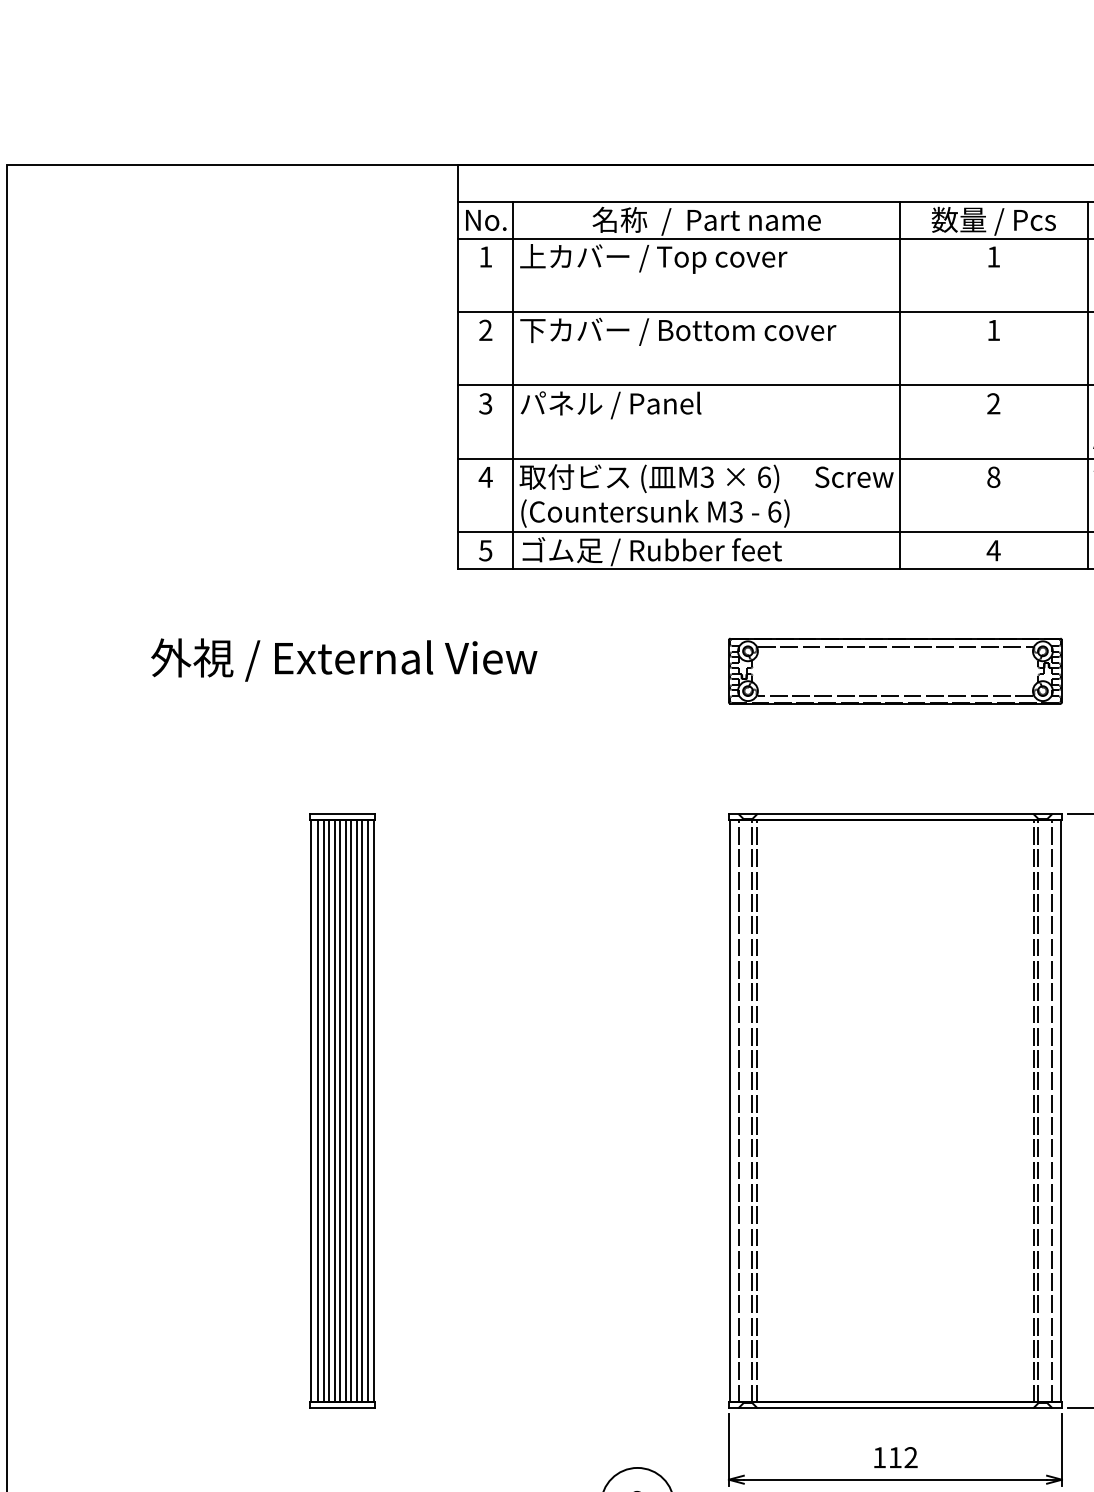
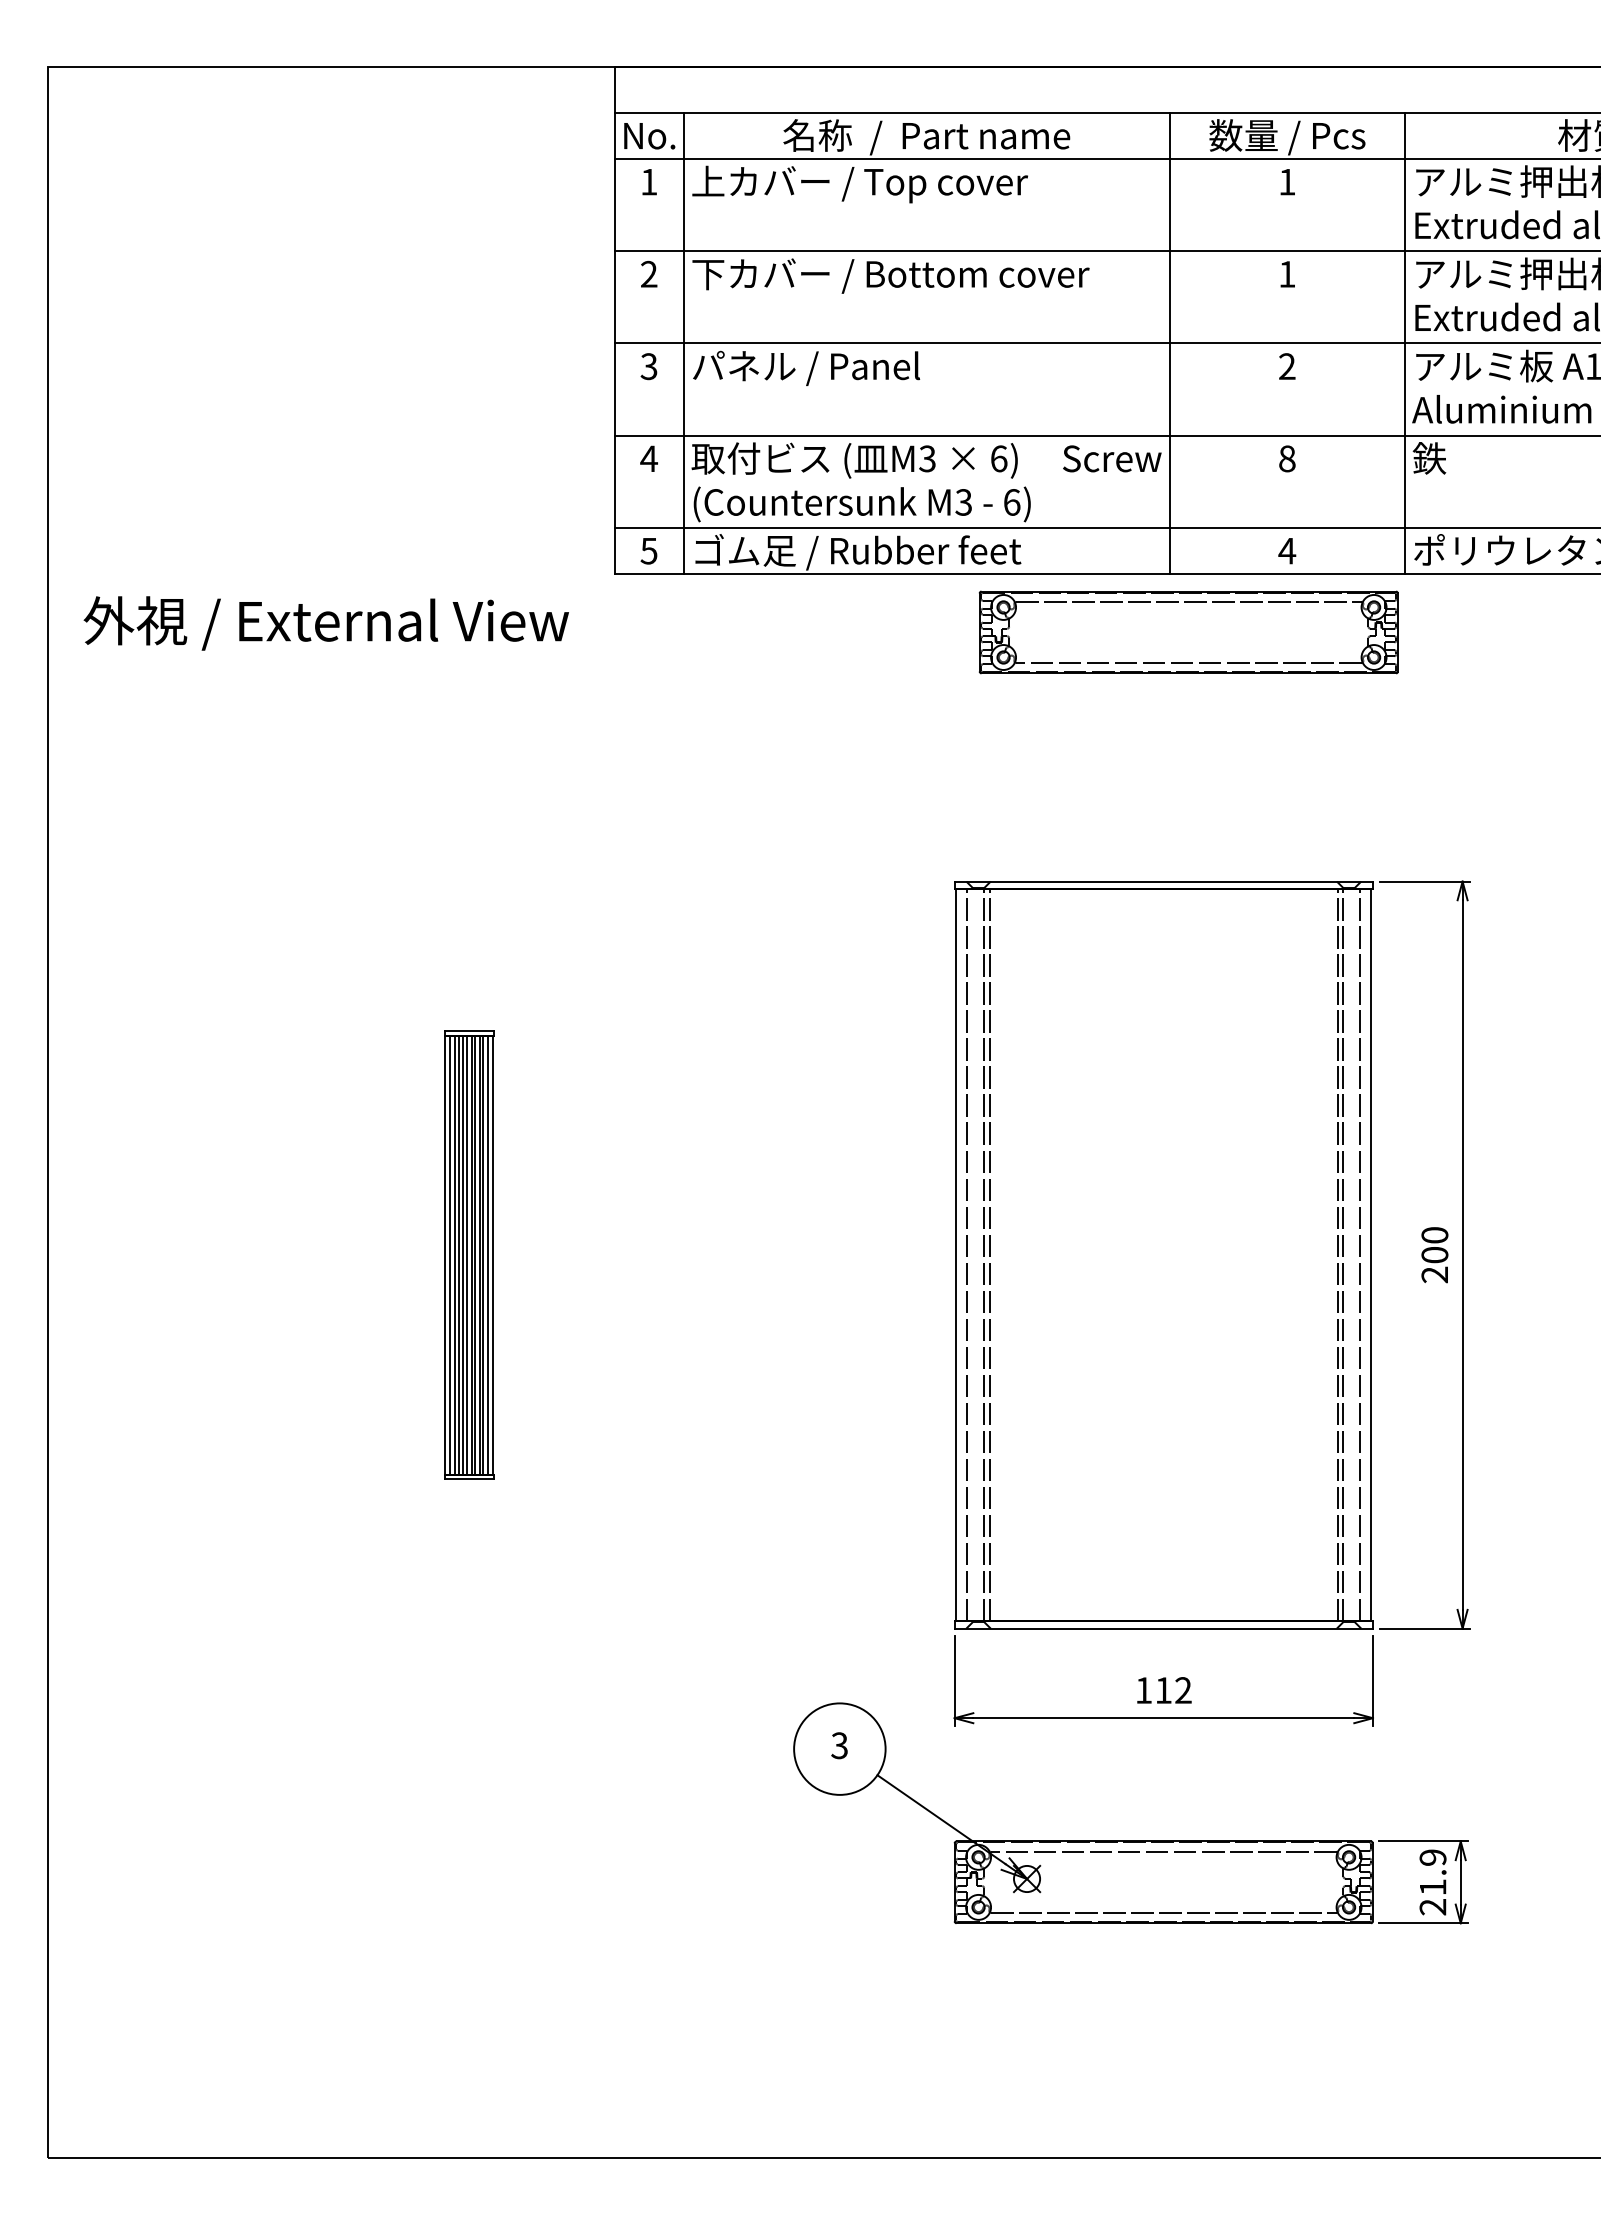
text: (343, 660) -> (325, 623), moved
part: (895, 671) -> (1188, 632), moved
part: (341, 1111) -> (468, 1255), size x0.6

